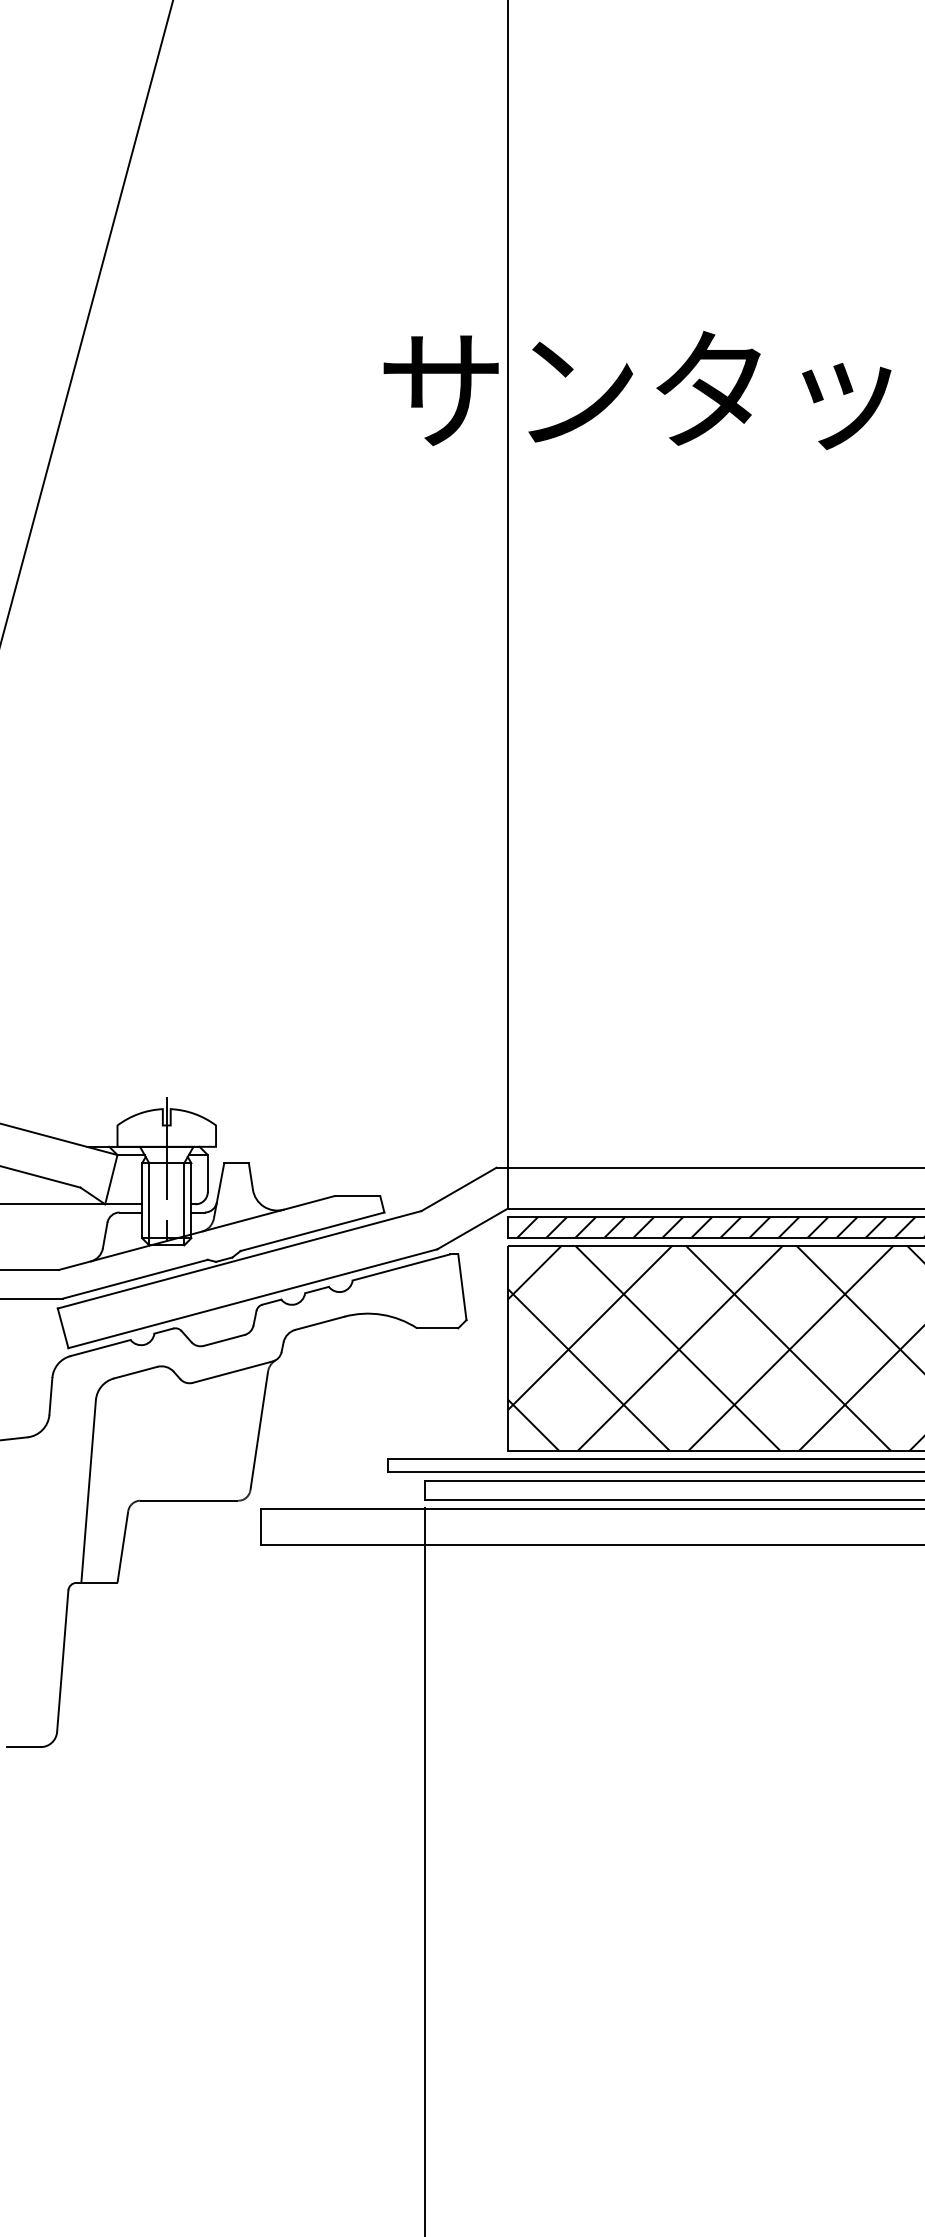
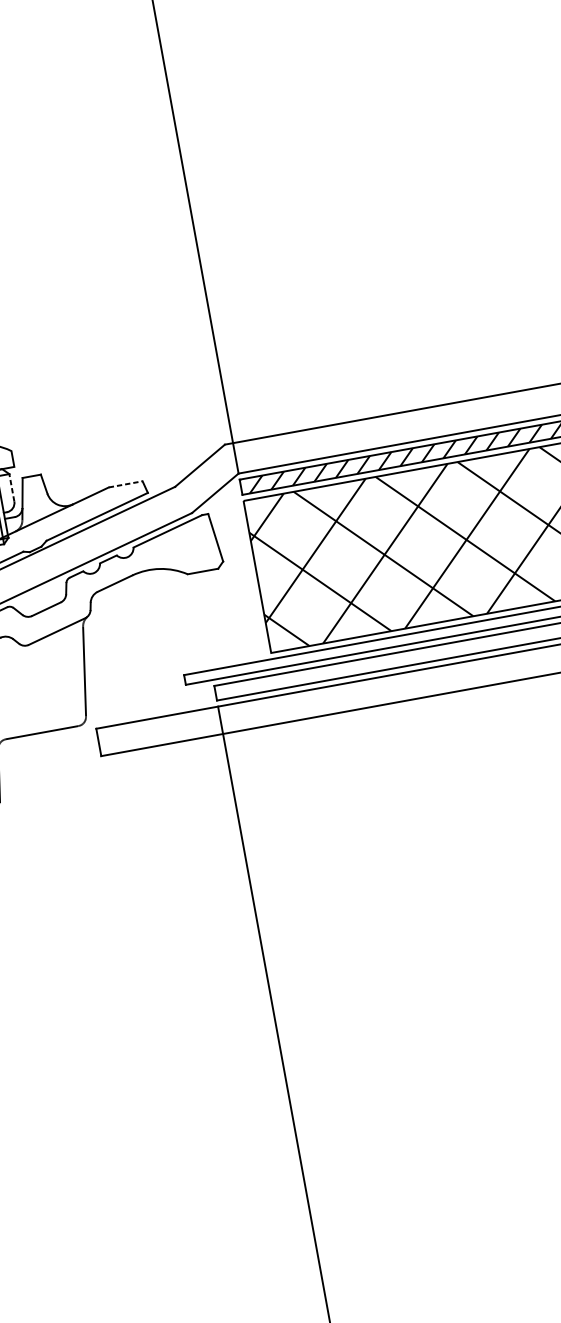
line: (207, 1173) -> (11, 487), solid -> dashed
line: (357, 1196) -> (125, 484), solid -> dashed

